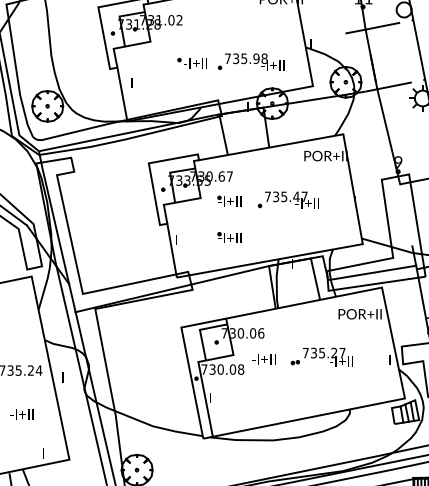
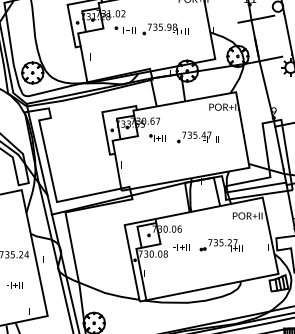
part: (230, 62) -> (151, 29), moved
line: (406, 214) -> (279, 147), added
part: (229, 236) -> (157, 162), removed

